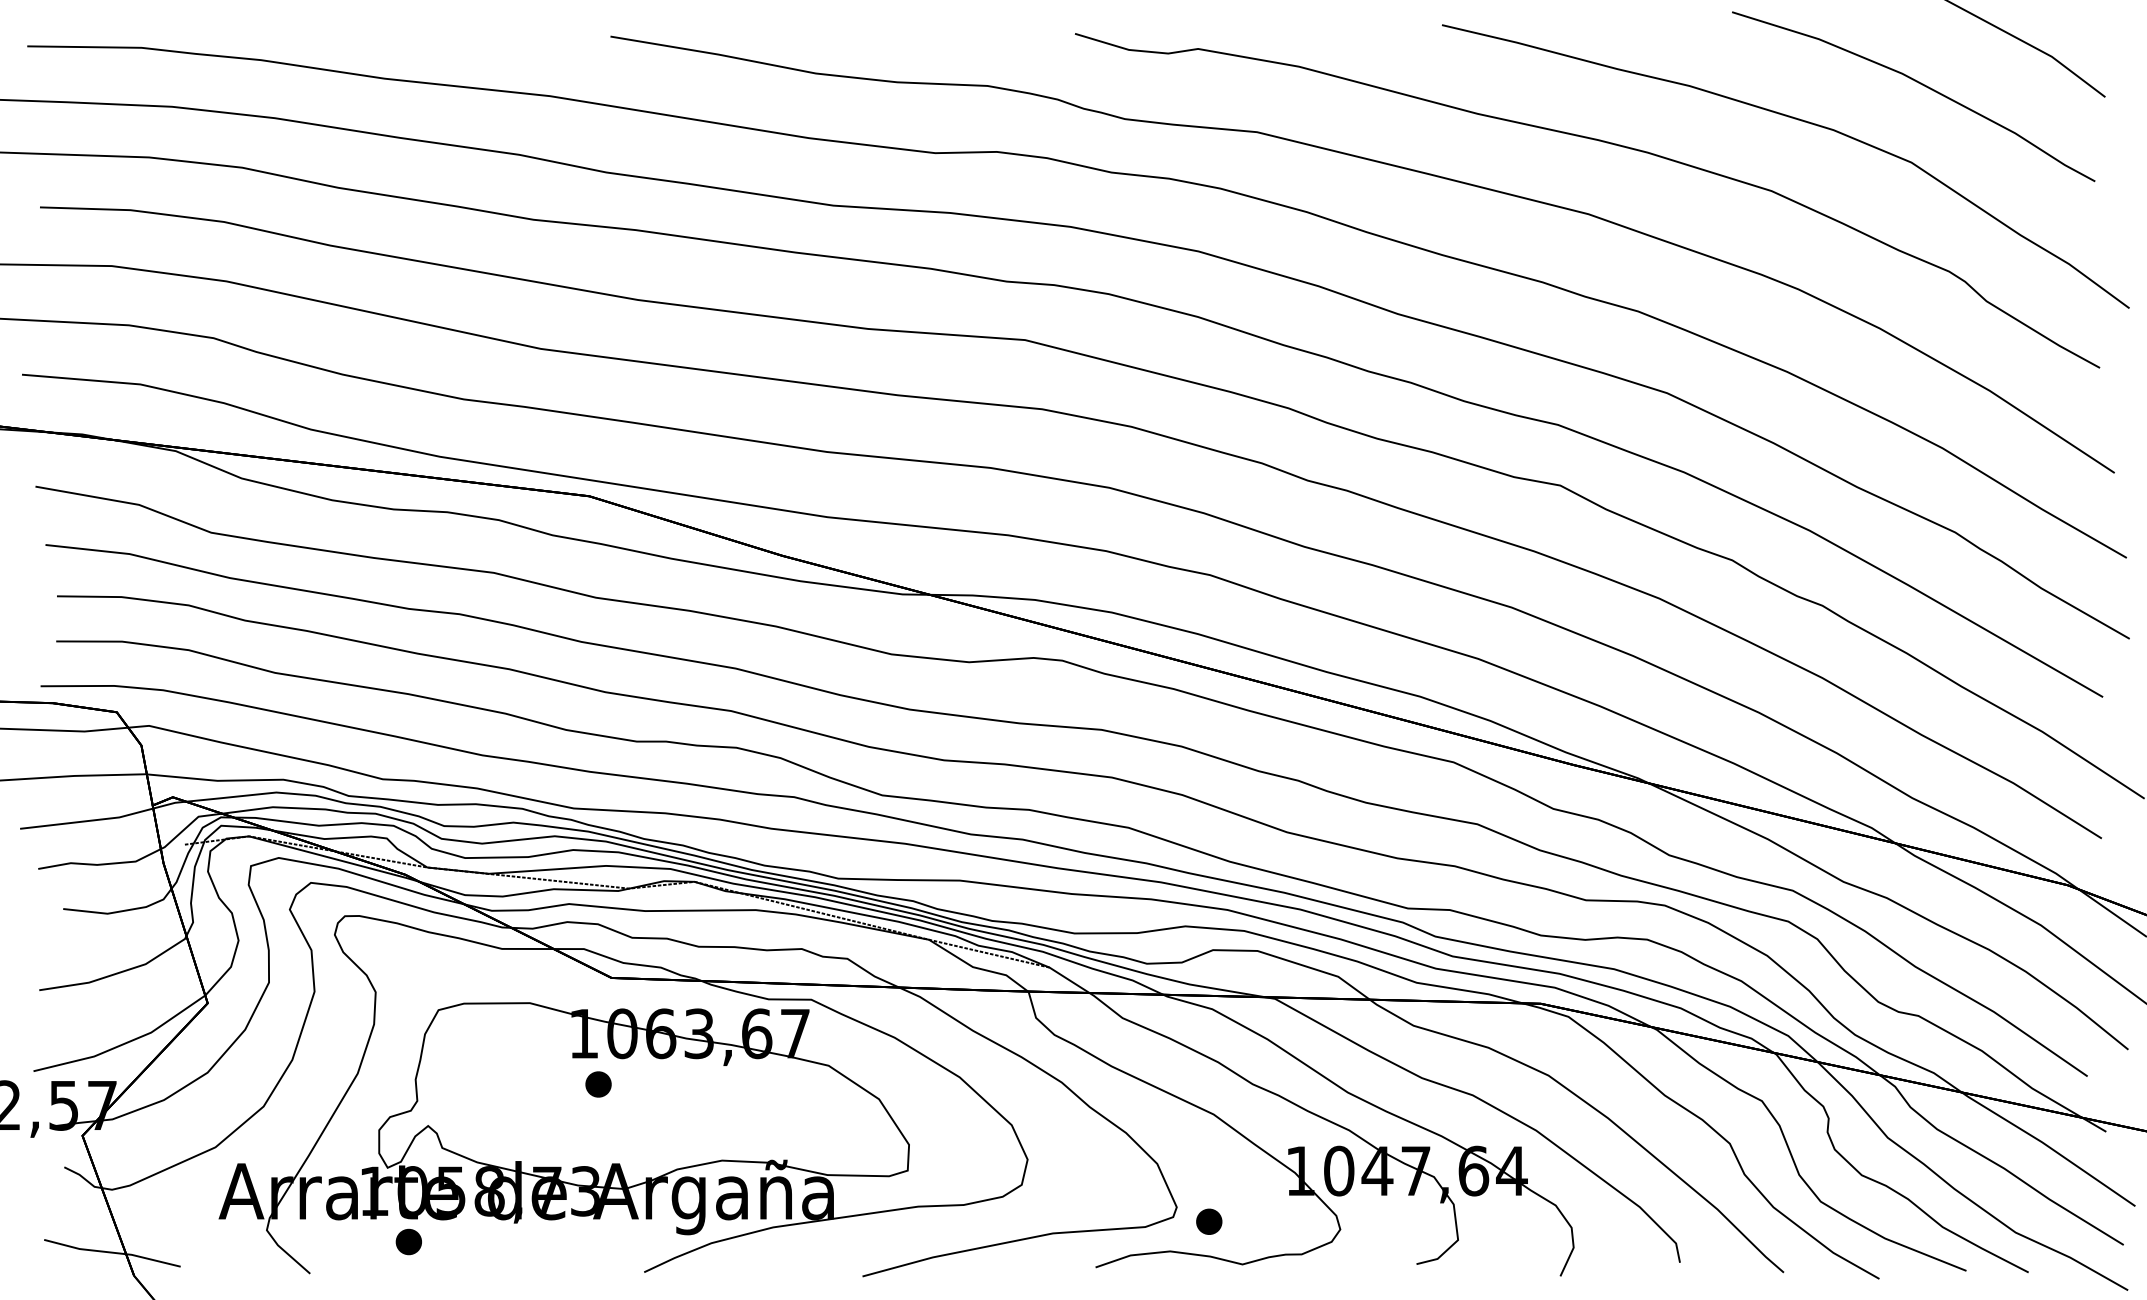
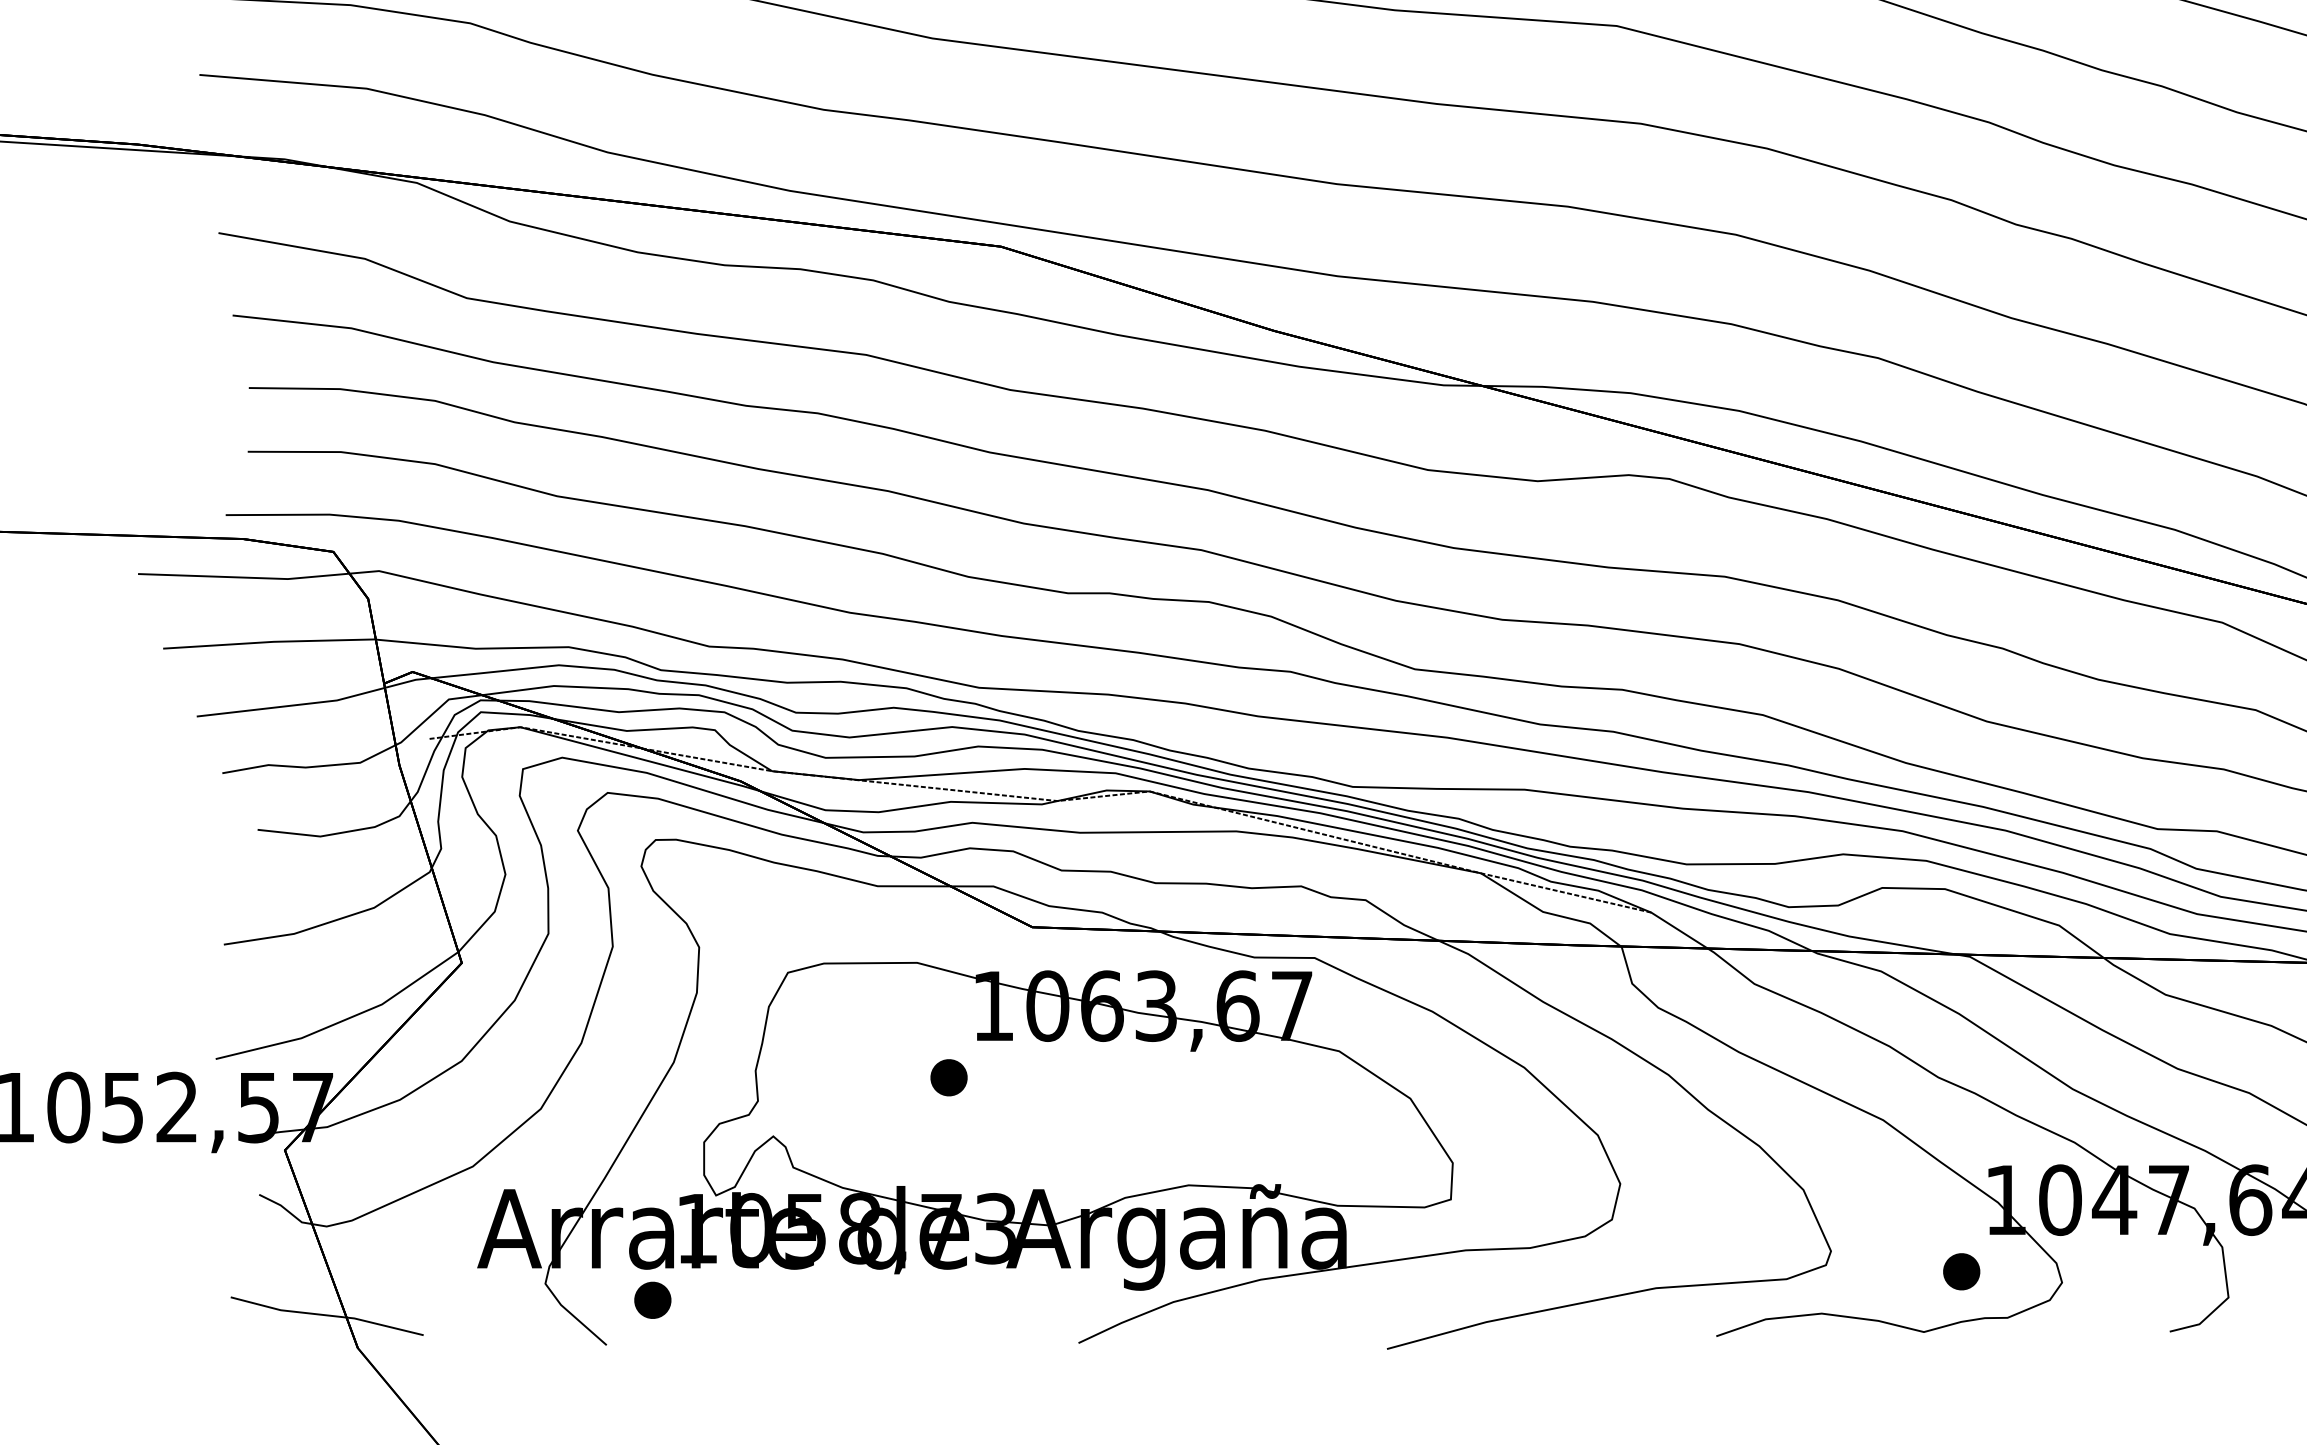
part: (598, 1084) -> (948, 1077), moved
part: (1209, 1221) -> (1962, 1271), moved
part: (408, 1241) -> (652, 1299), moved

